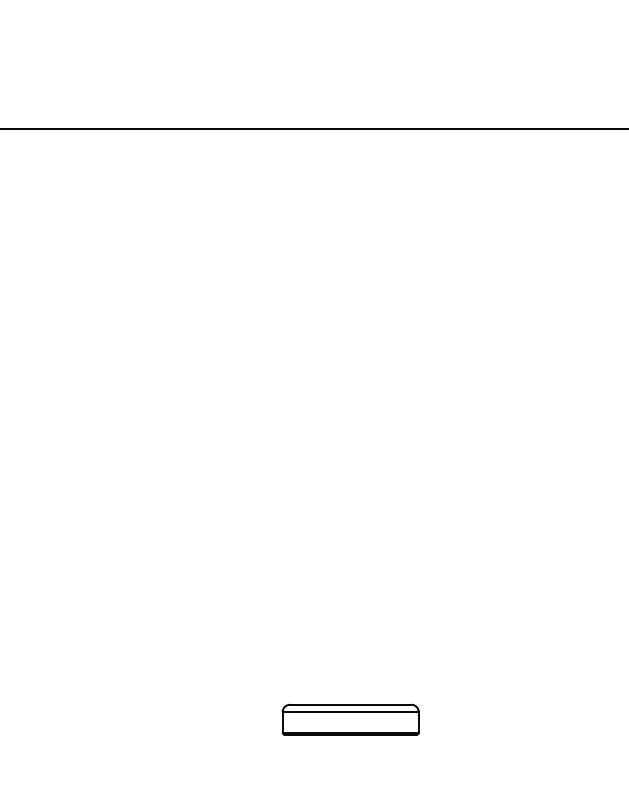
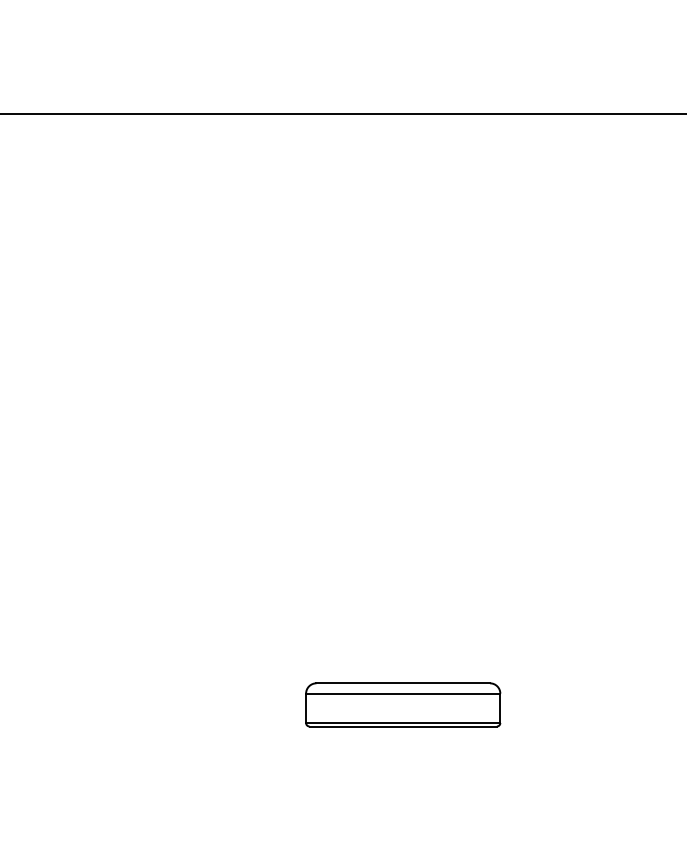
part: (350, 719) -> (403, 704), size x1.43

